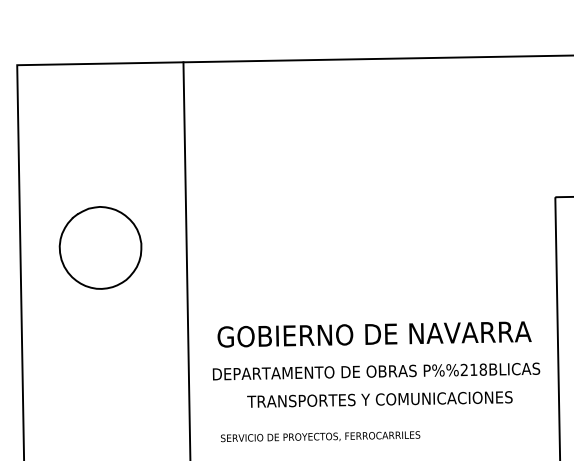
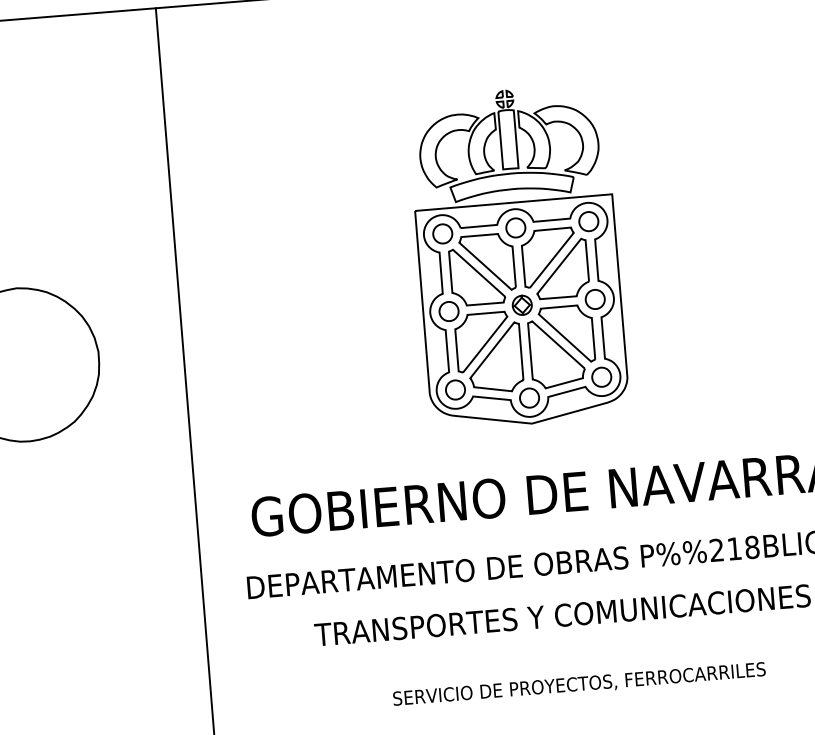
part: (368, 206) -> (518, 255), added
text: (320, 436) -> (579, 683), moved

